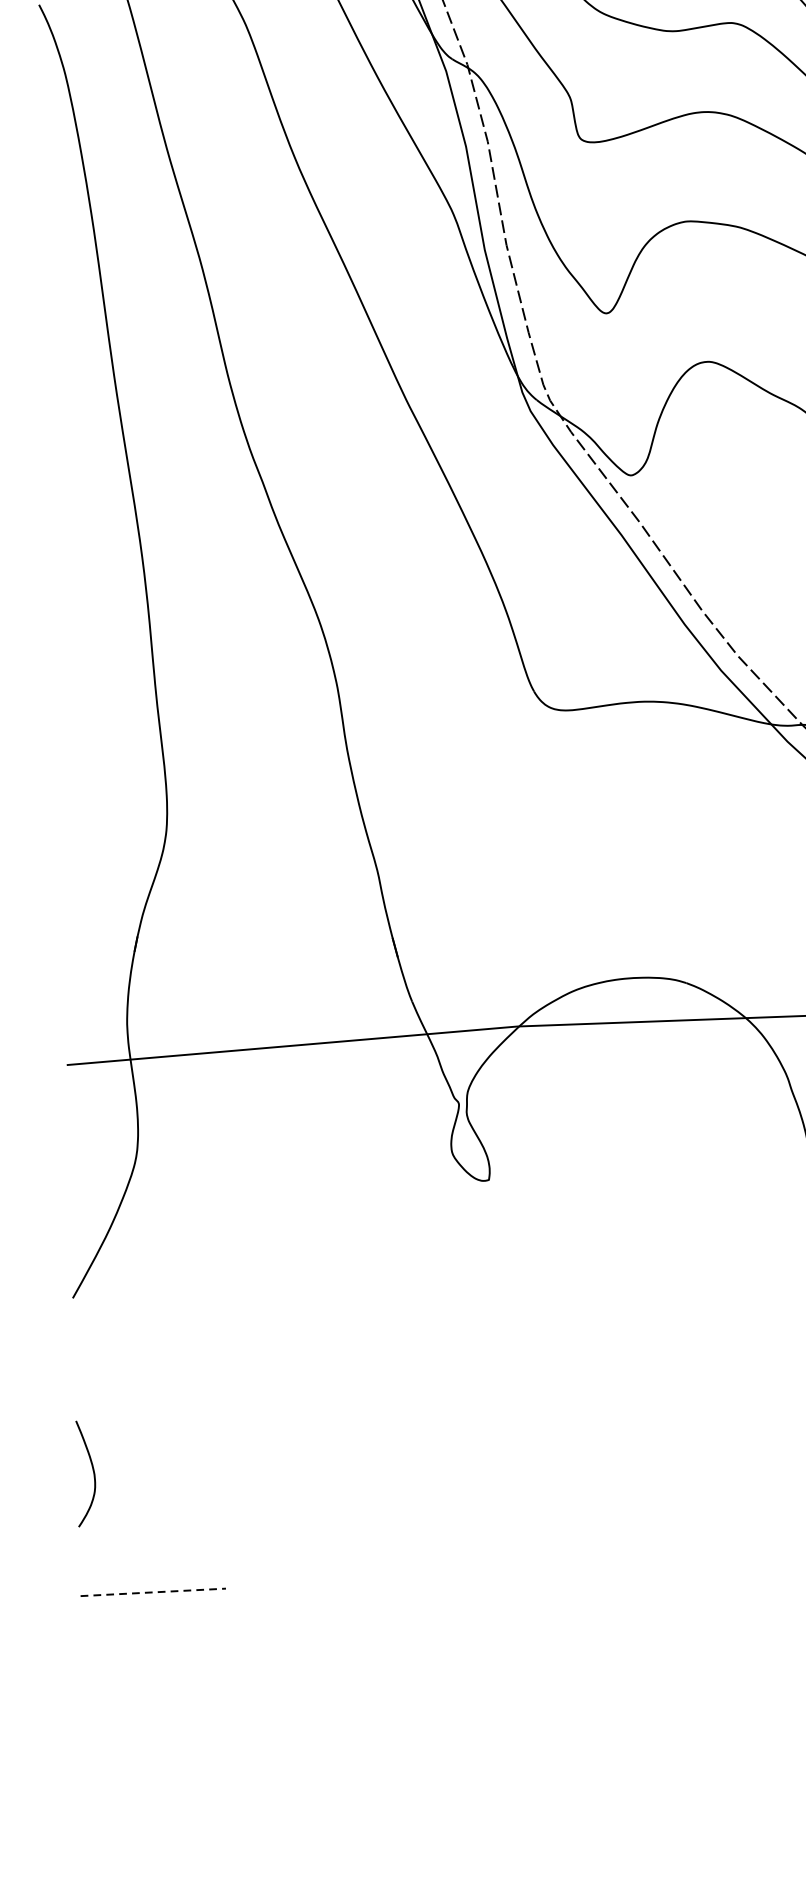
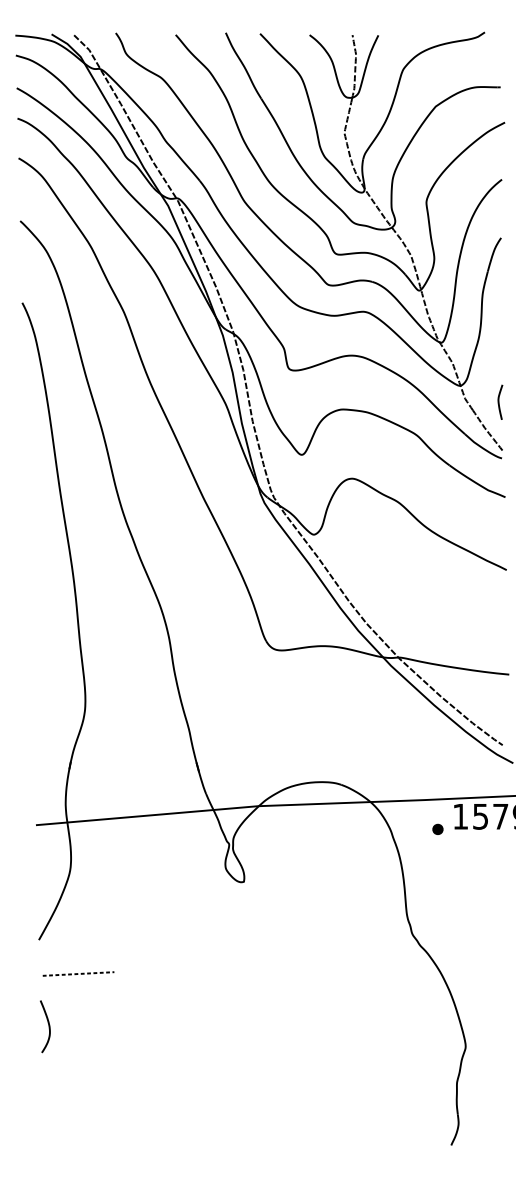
line: (153, 1591) -> (78, 973), moved

